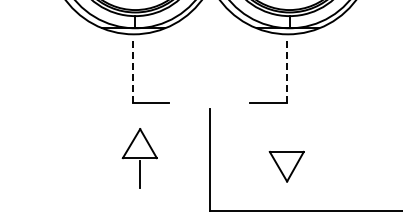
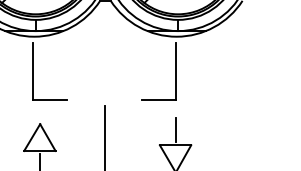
line: (286, 71) -> (175, 71), dashed -> solid
line: (132, 72) -> (33, 71), dashed -> solid
line: (286, 135) -> (175, 130), added

